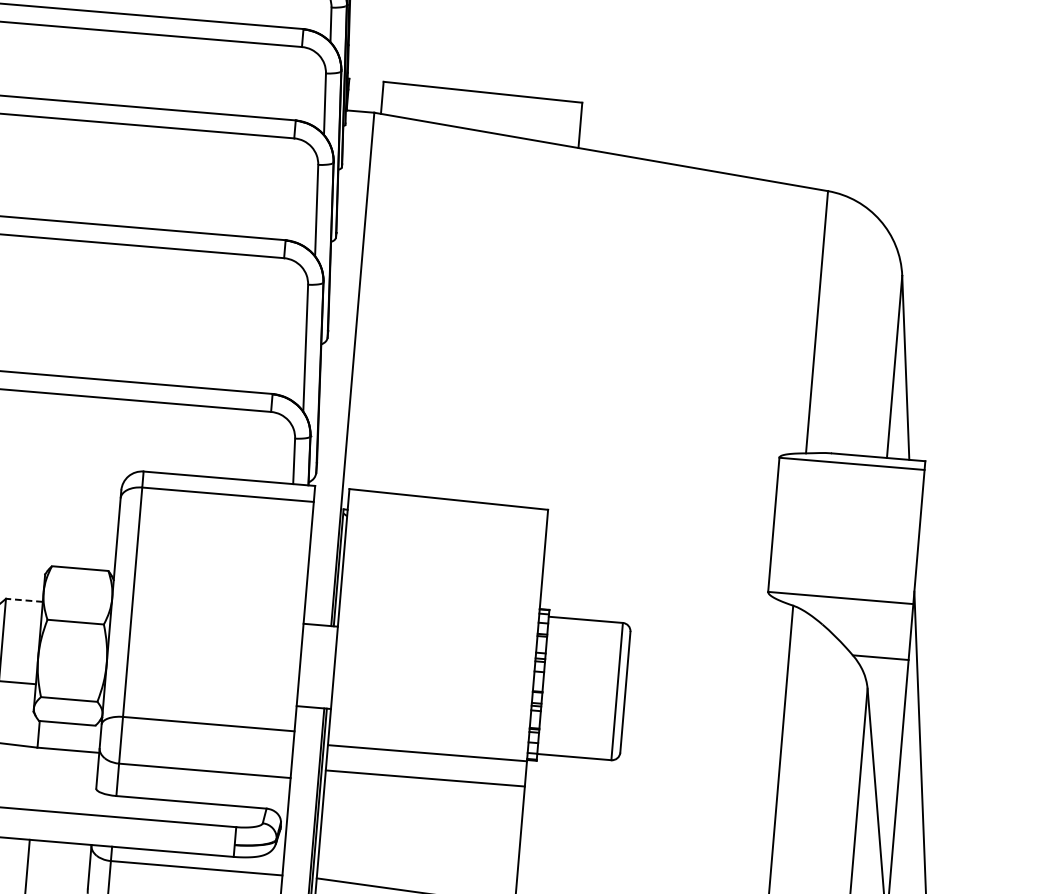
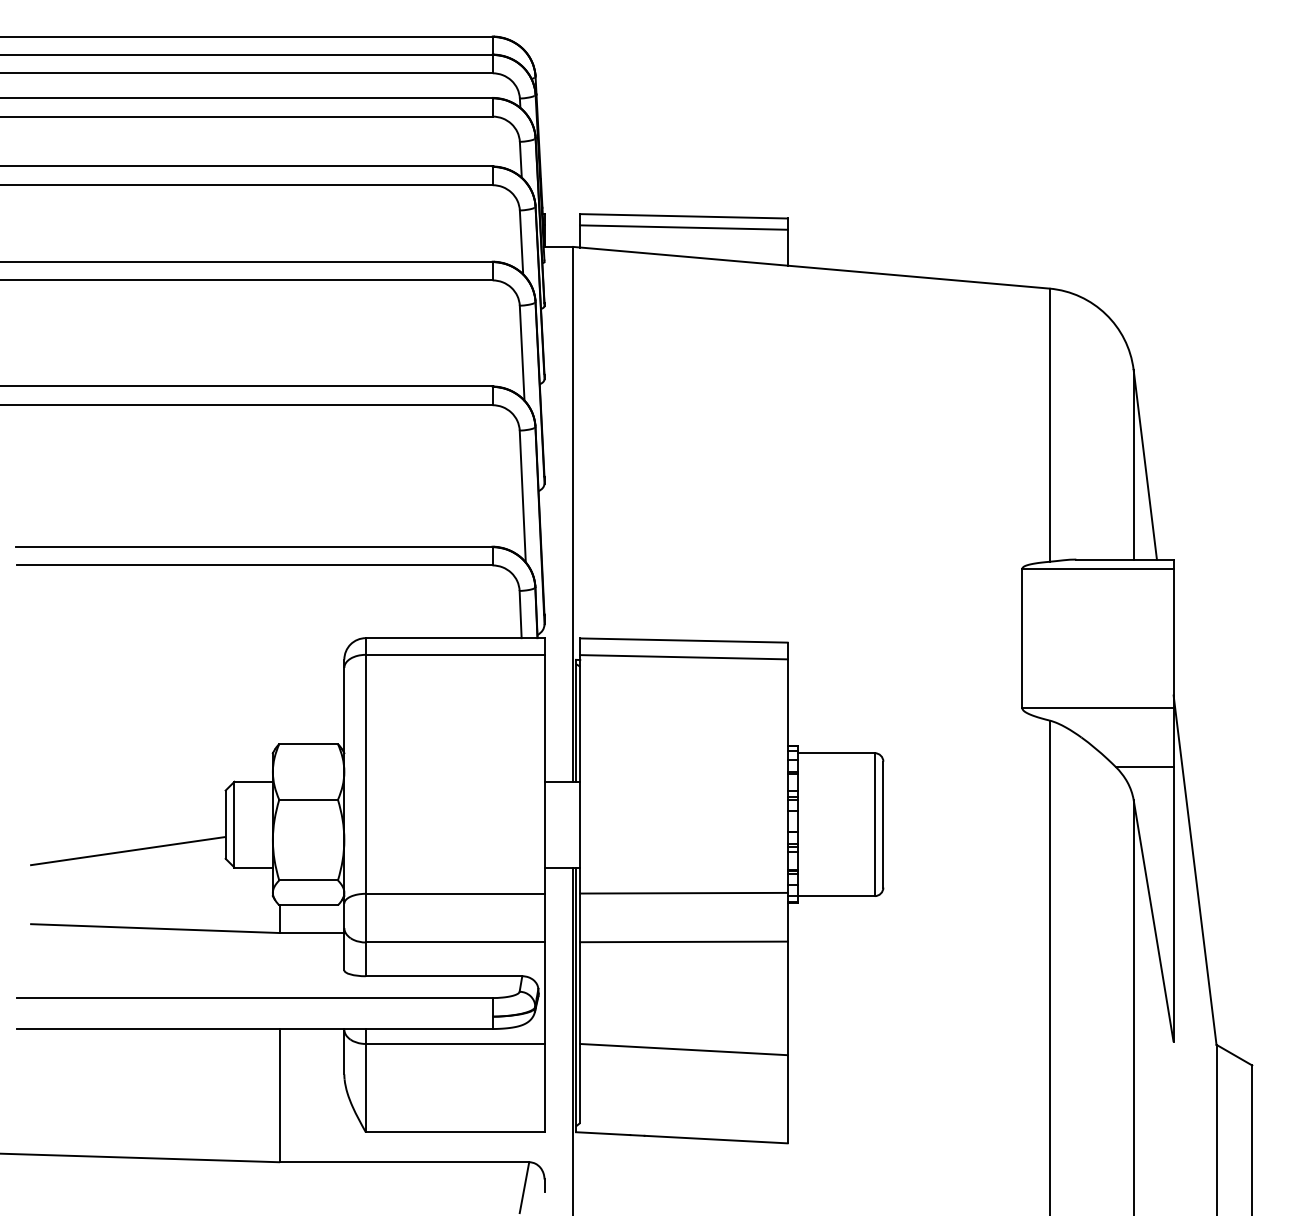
line: (481, 102) -> (683, 227), added
line: (447, 515) -> (683, 657), added
line: (24, 600) -> (253, 781), dashed -> solid
line: (427, 752) -> (683, 941), moved
line: (425, 777) -> (683, 892), moved

